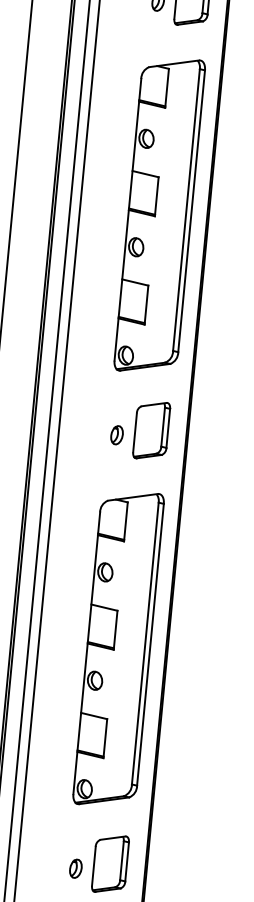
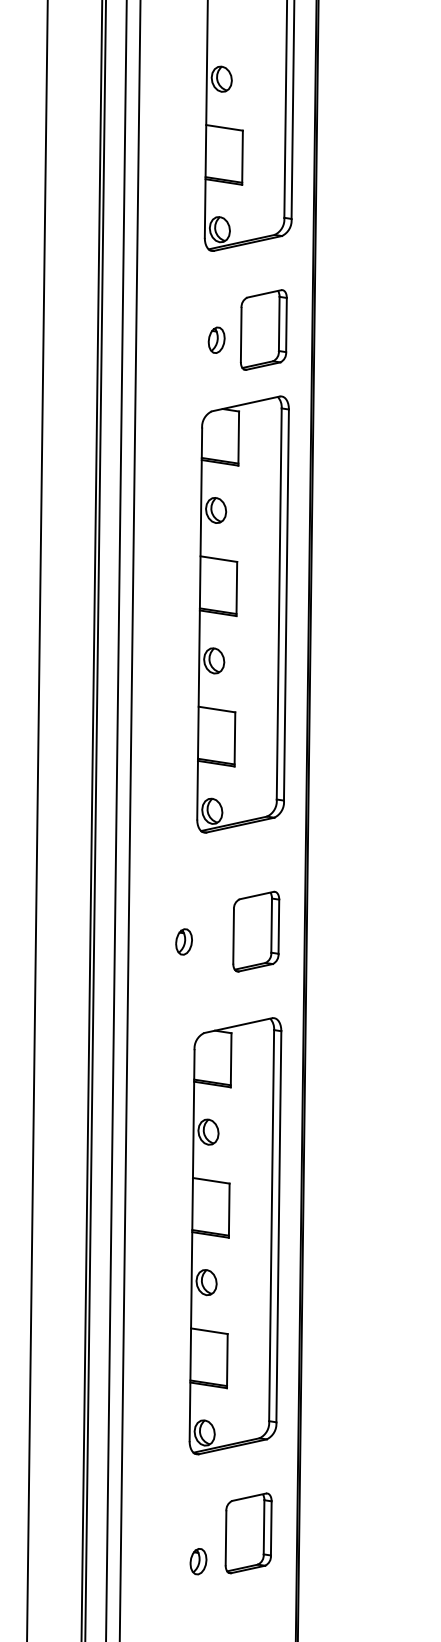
part: (159, 215) -> (242, 614), moved
part: (116, 434) -> (183, 941), moved
part: (75, 868) -> (198, 1561), moved

